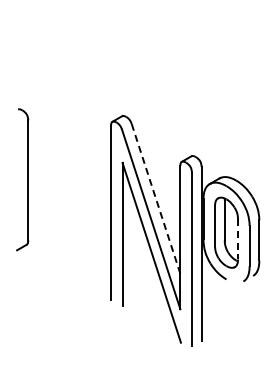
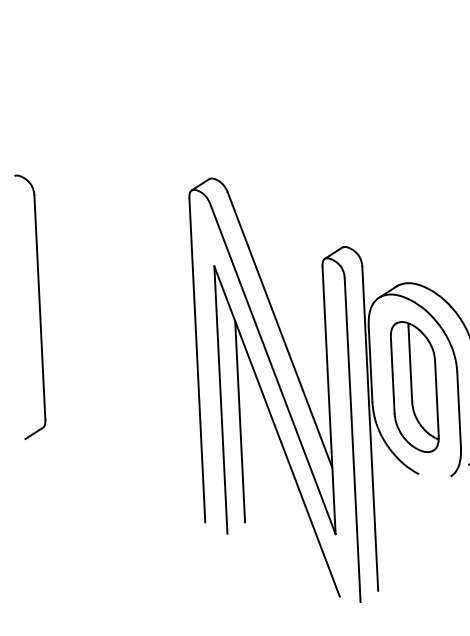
line: (156, 198) -> (280, 329), dashed -> solid
line: (238, 239) -> (437, 398), dashed -> solid
line: (132, 246) -> (240, 421), added

